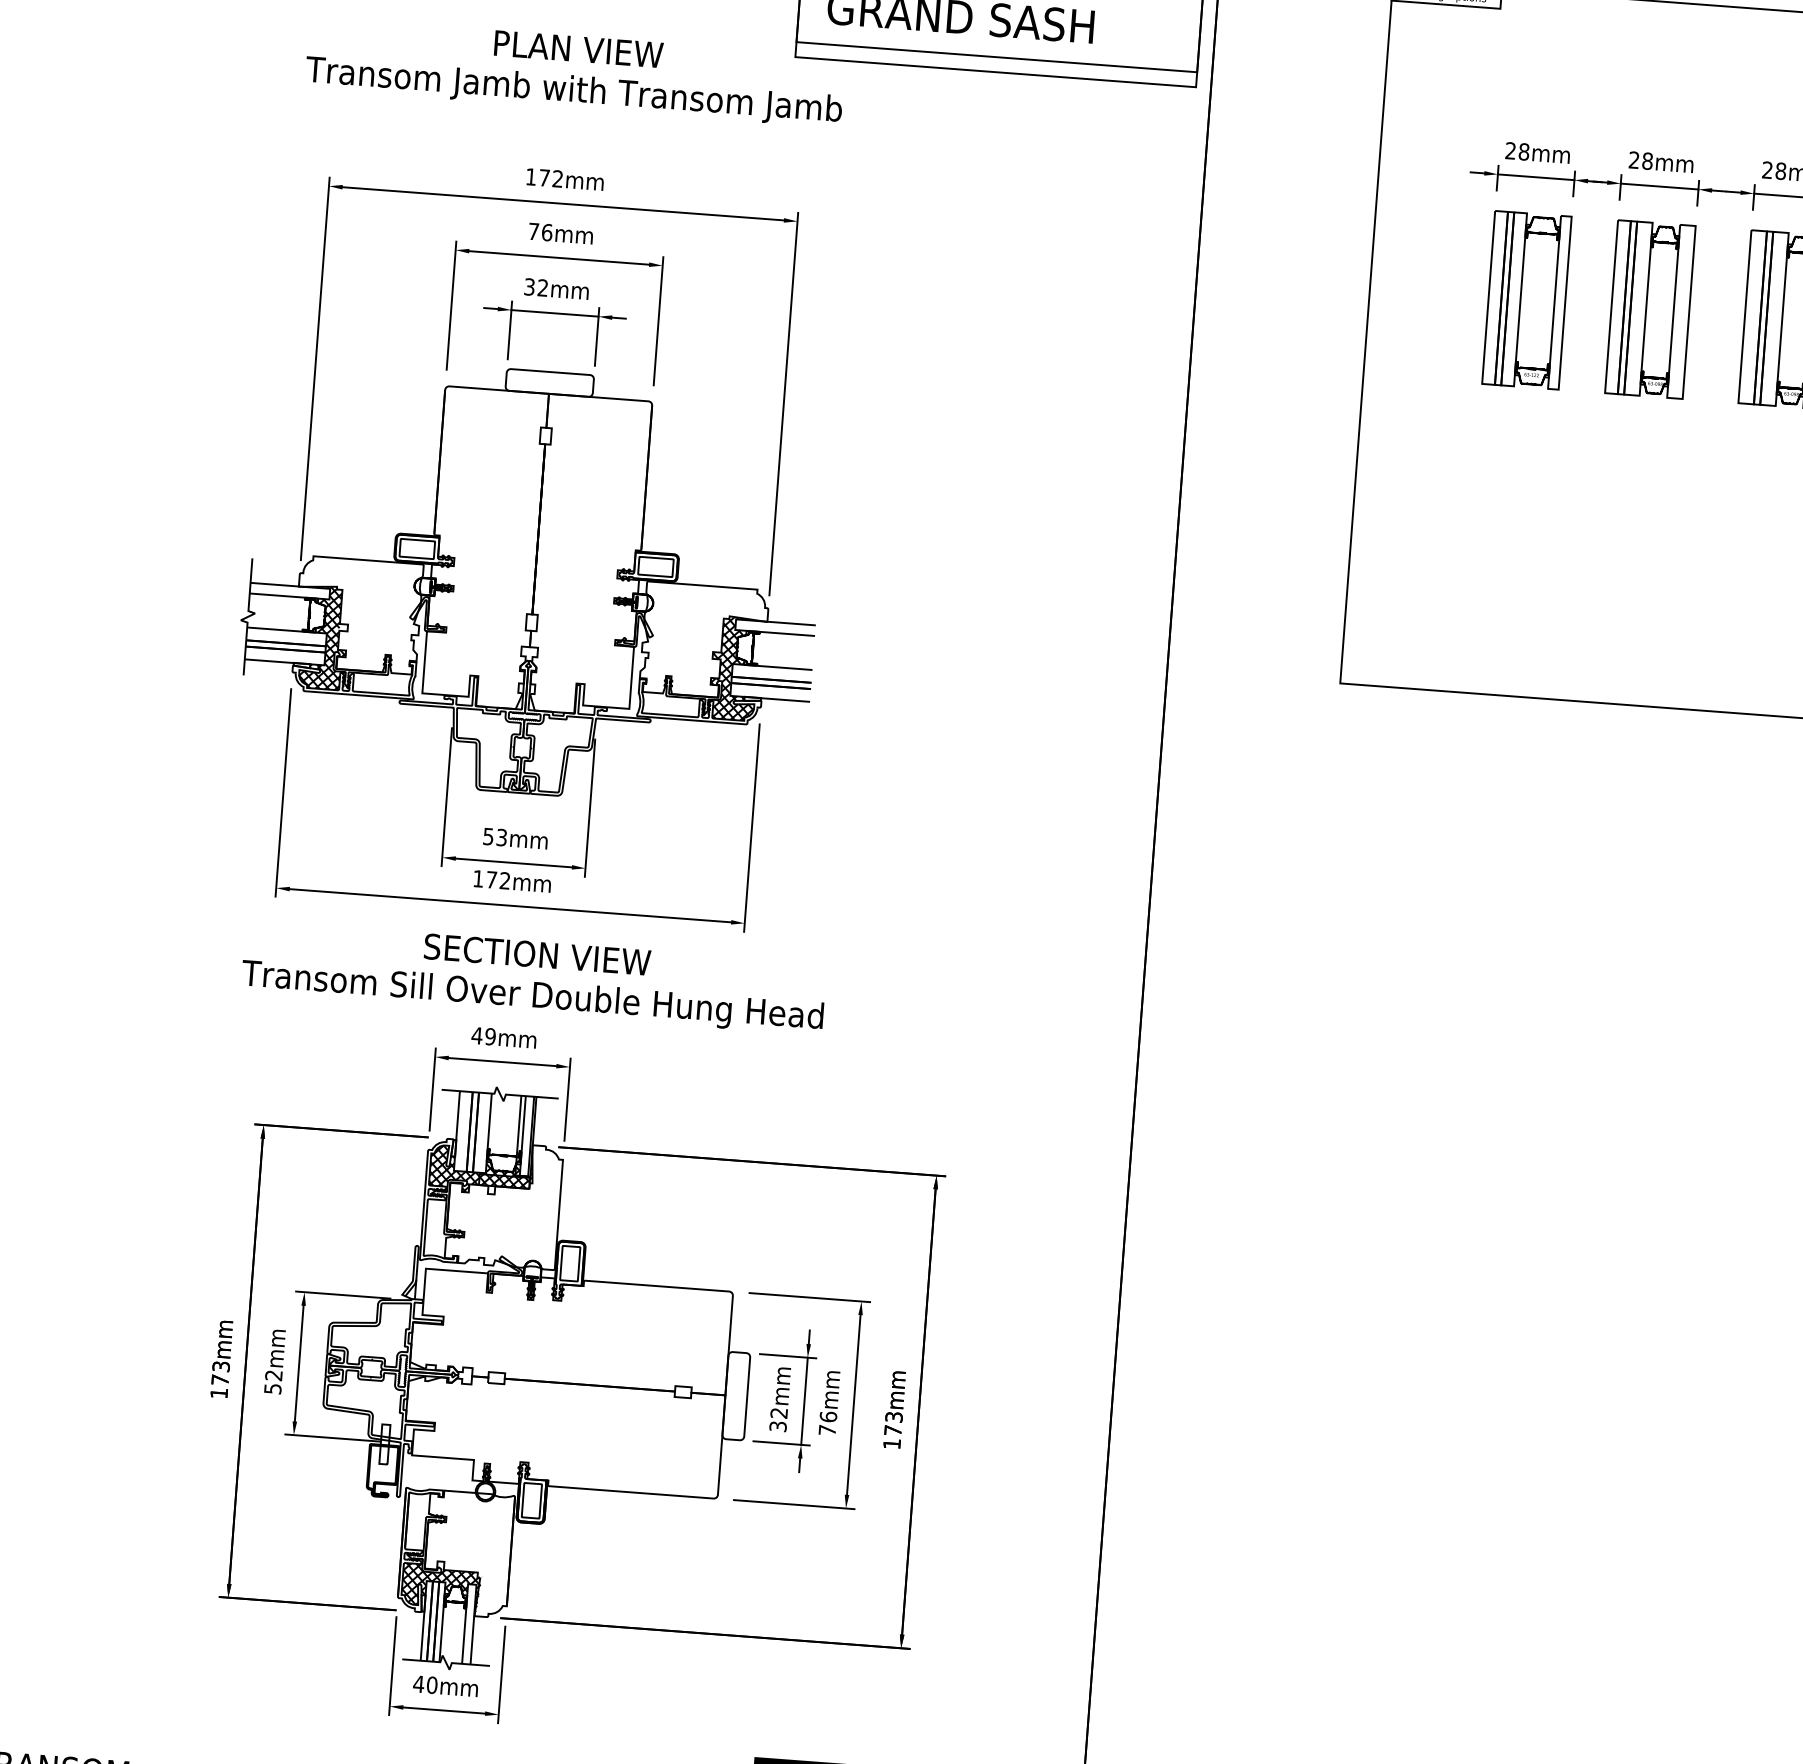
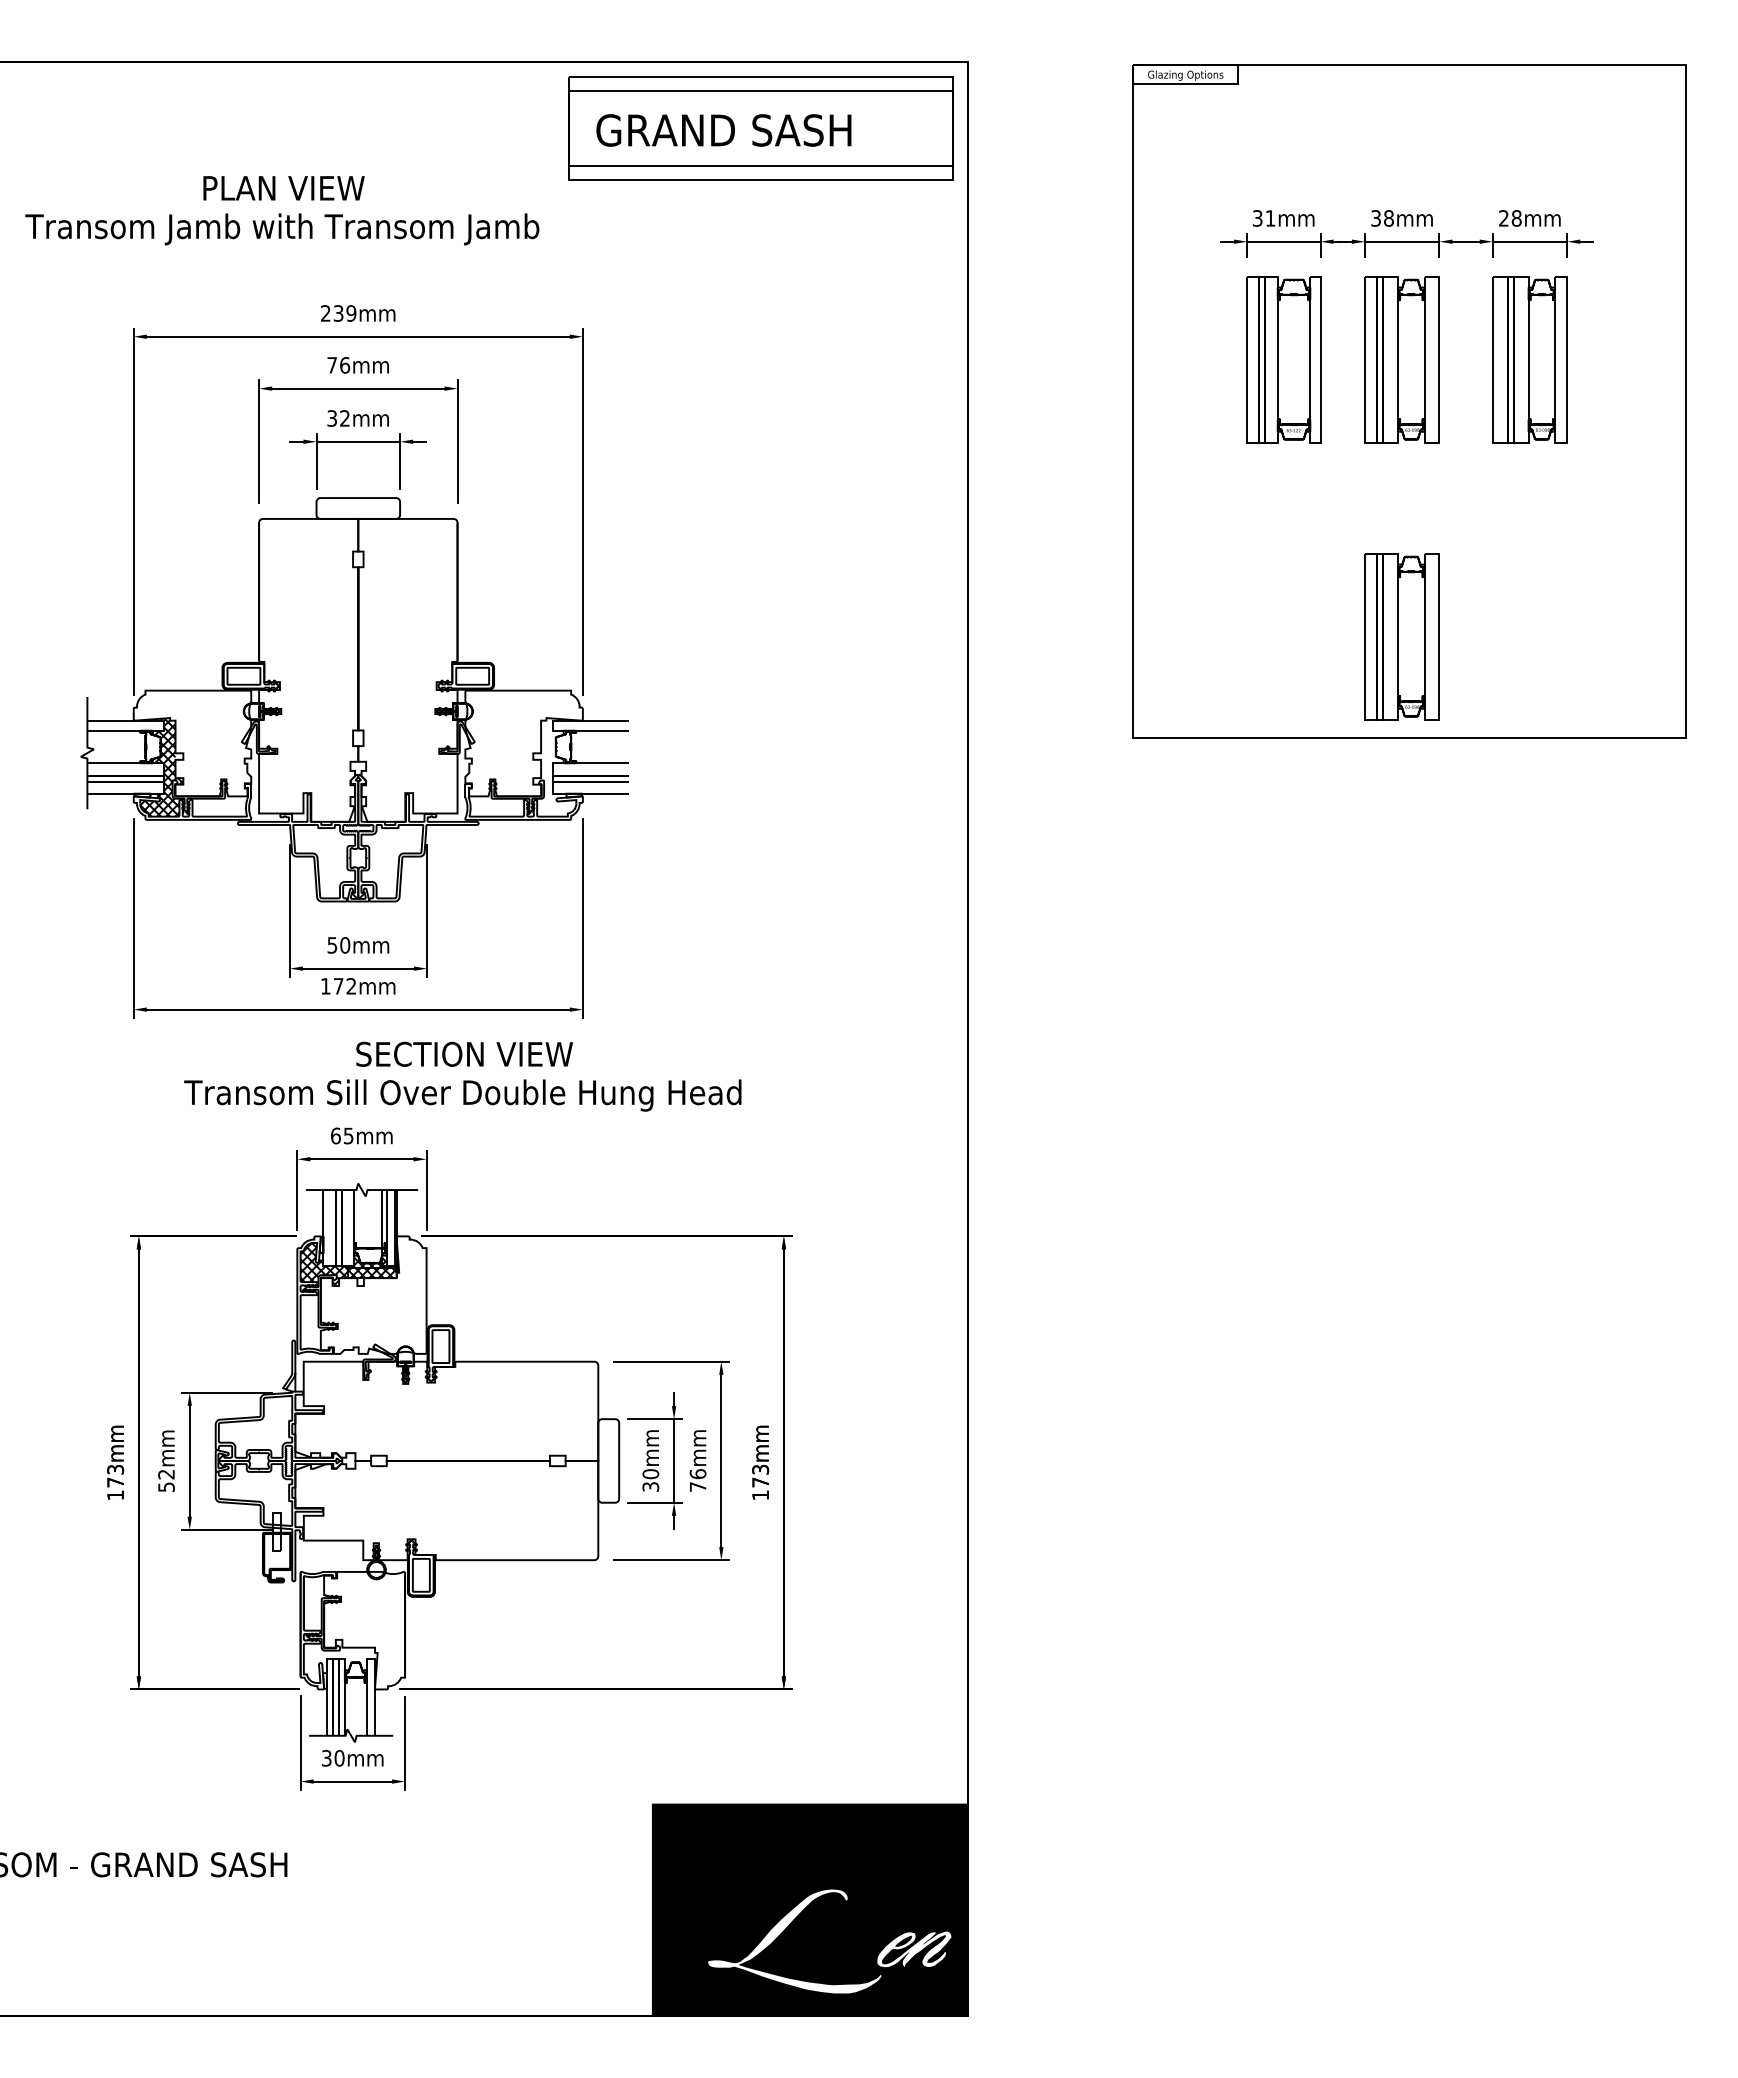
text: (575, 72) -> (282, 210), moved
text: (1517, 151) -> (1264, 218), 28mm -> 31mm
text: (1633, 160) -> (1375, 218), 28mm -> 38mm
text: (544, 177) -> (338, 313), 172mm -> 239mm
part: (1627, 598) -> (1401, 636), added
hatch: (734, 668) -> (554, 767), removed
text: (502, 837) -> (345, 945), 53mm -> 50mm
text: (533, 977) -> (462, 1076), moved
text: (483, 1035) -> (341, 1135), 49mm -> 65mm
text: (778, 1413) -> (650, 1474), 32mm -> 30mm
hatch: (441, 1584) -> (341, 1661), removed
text: (418, 1683) -> (326, 1757), 40mm -> 30mm

